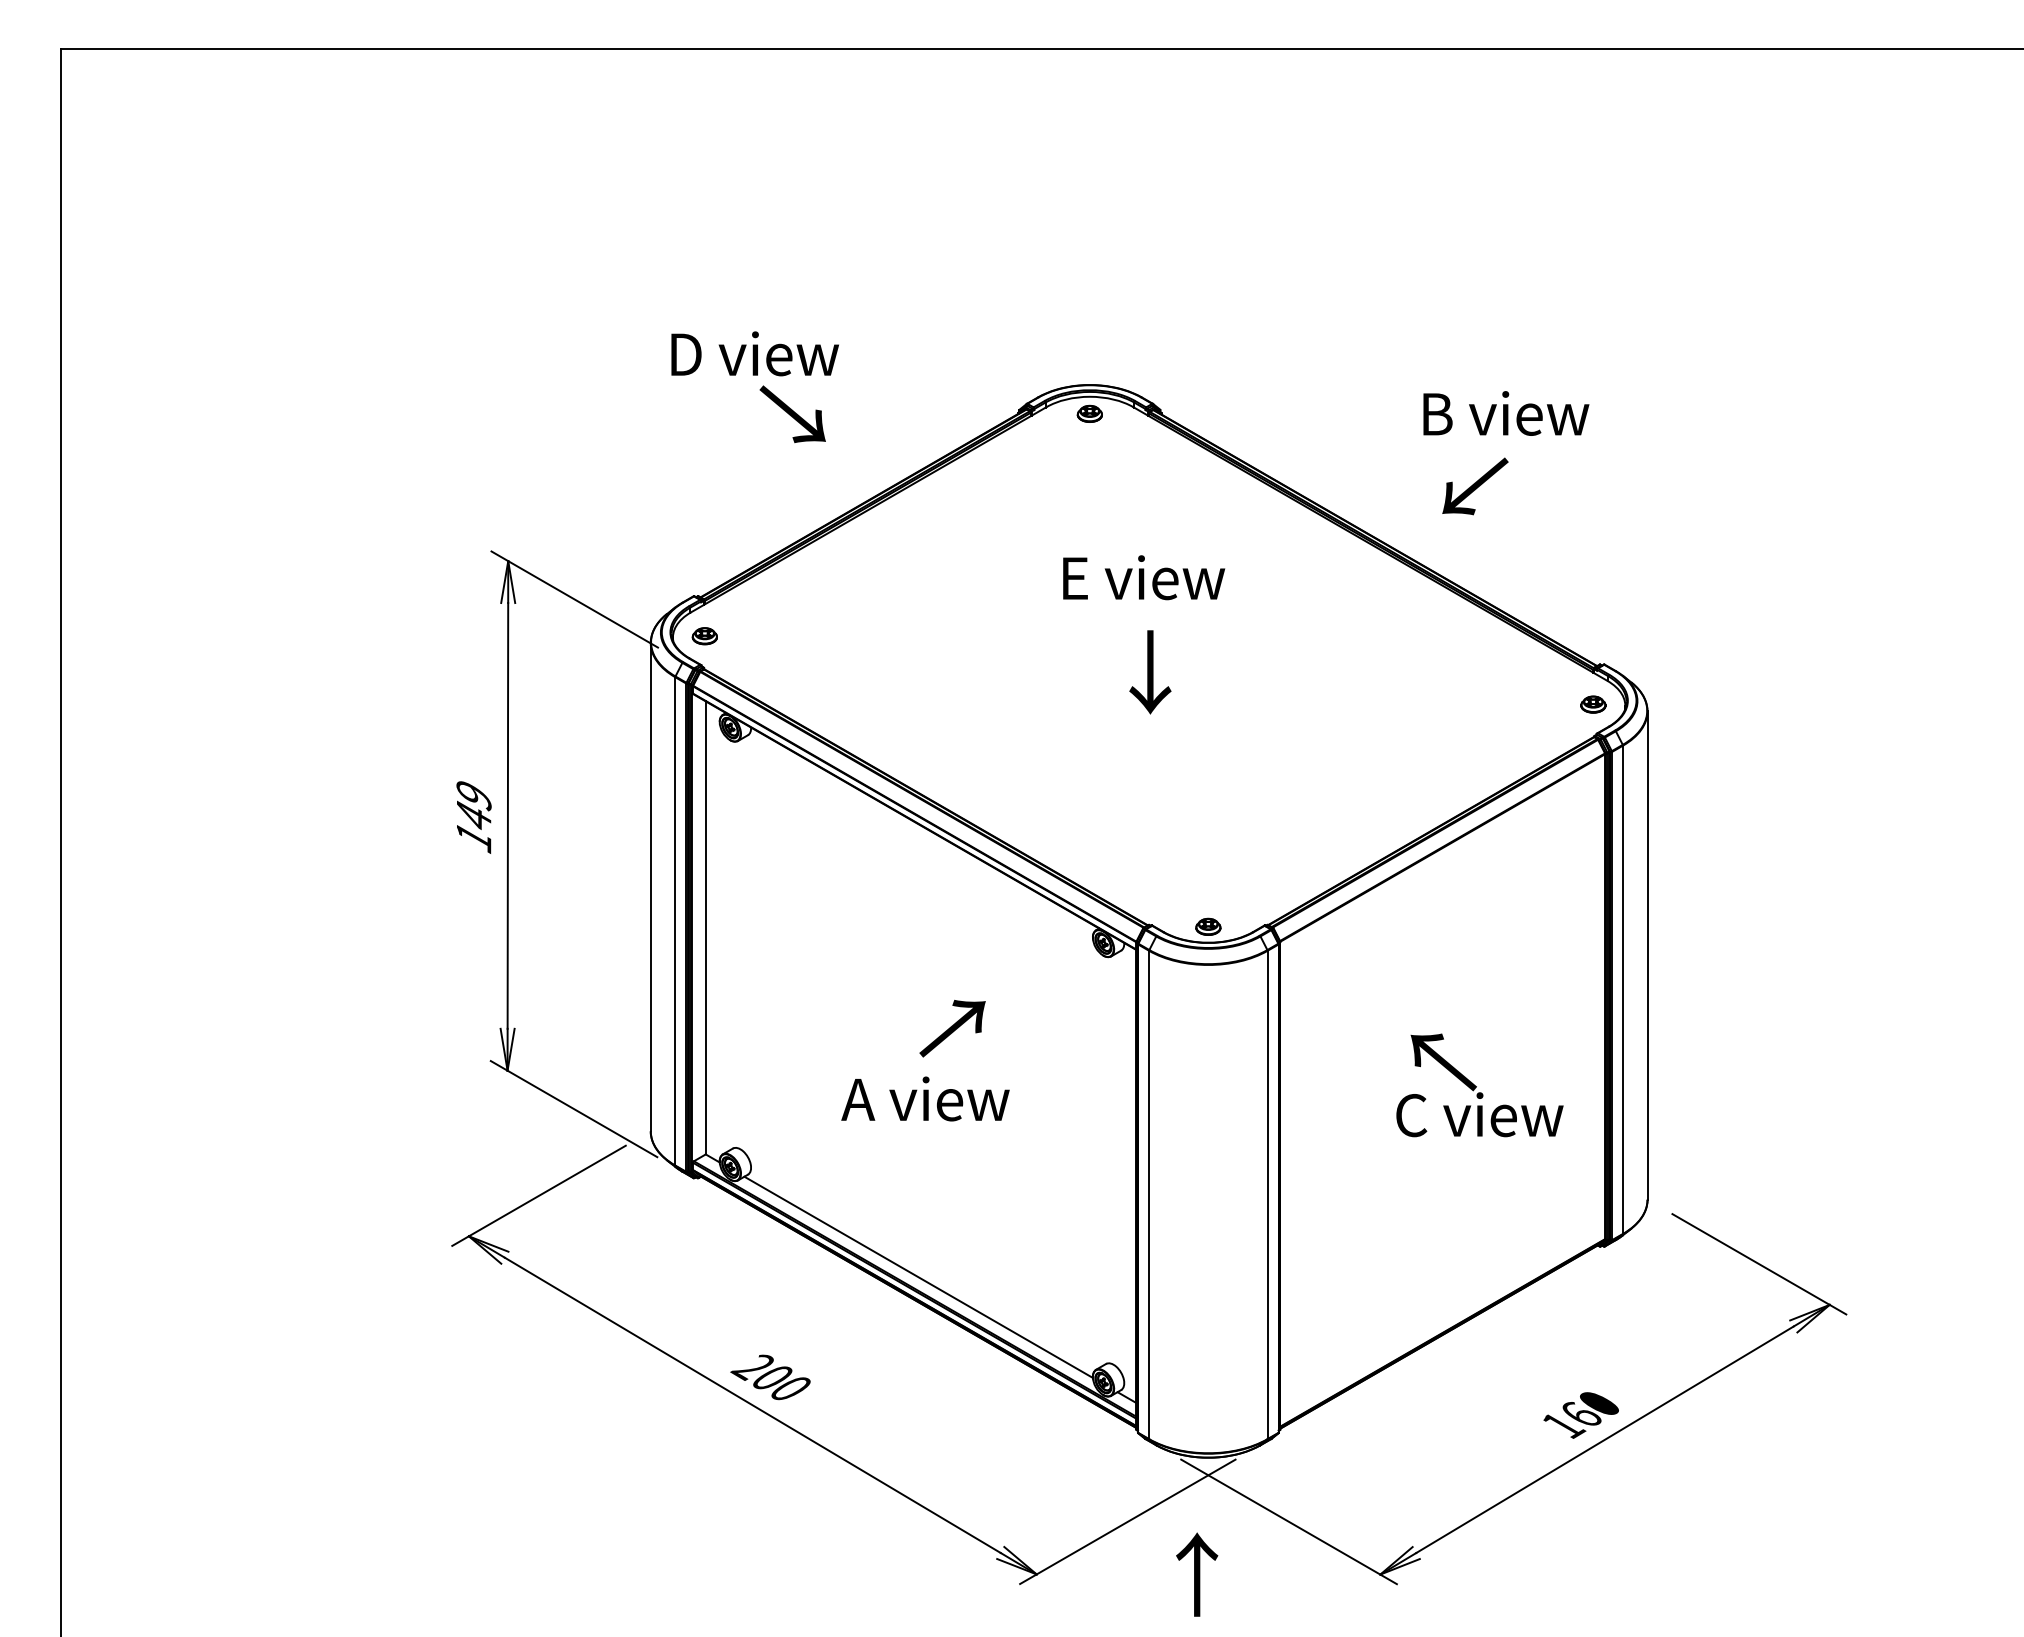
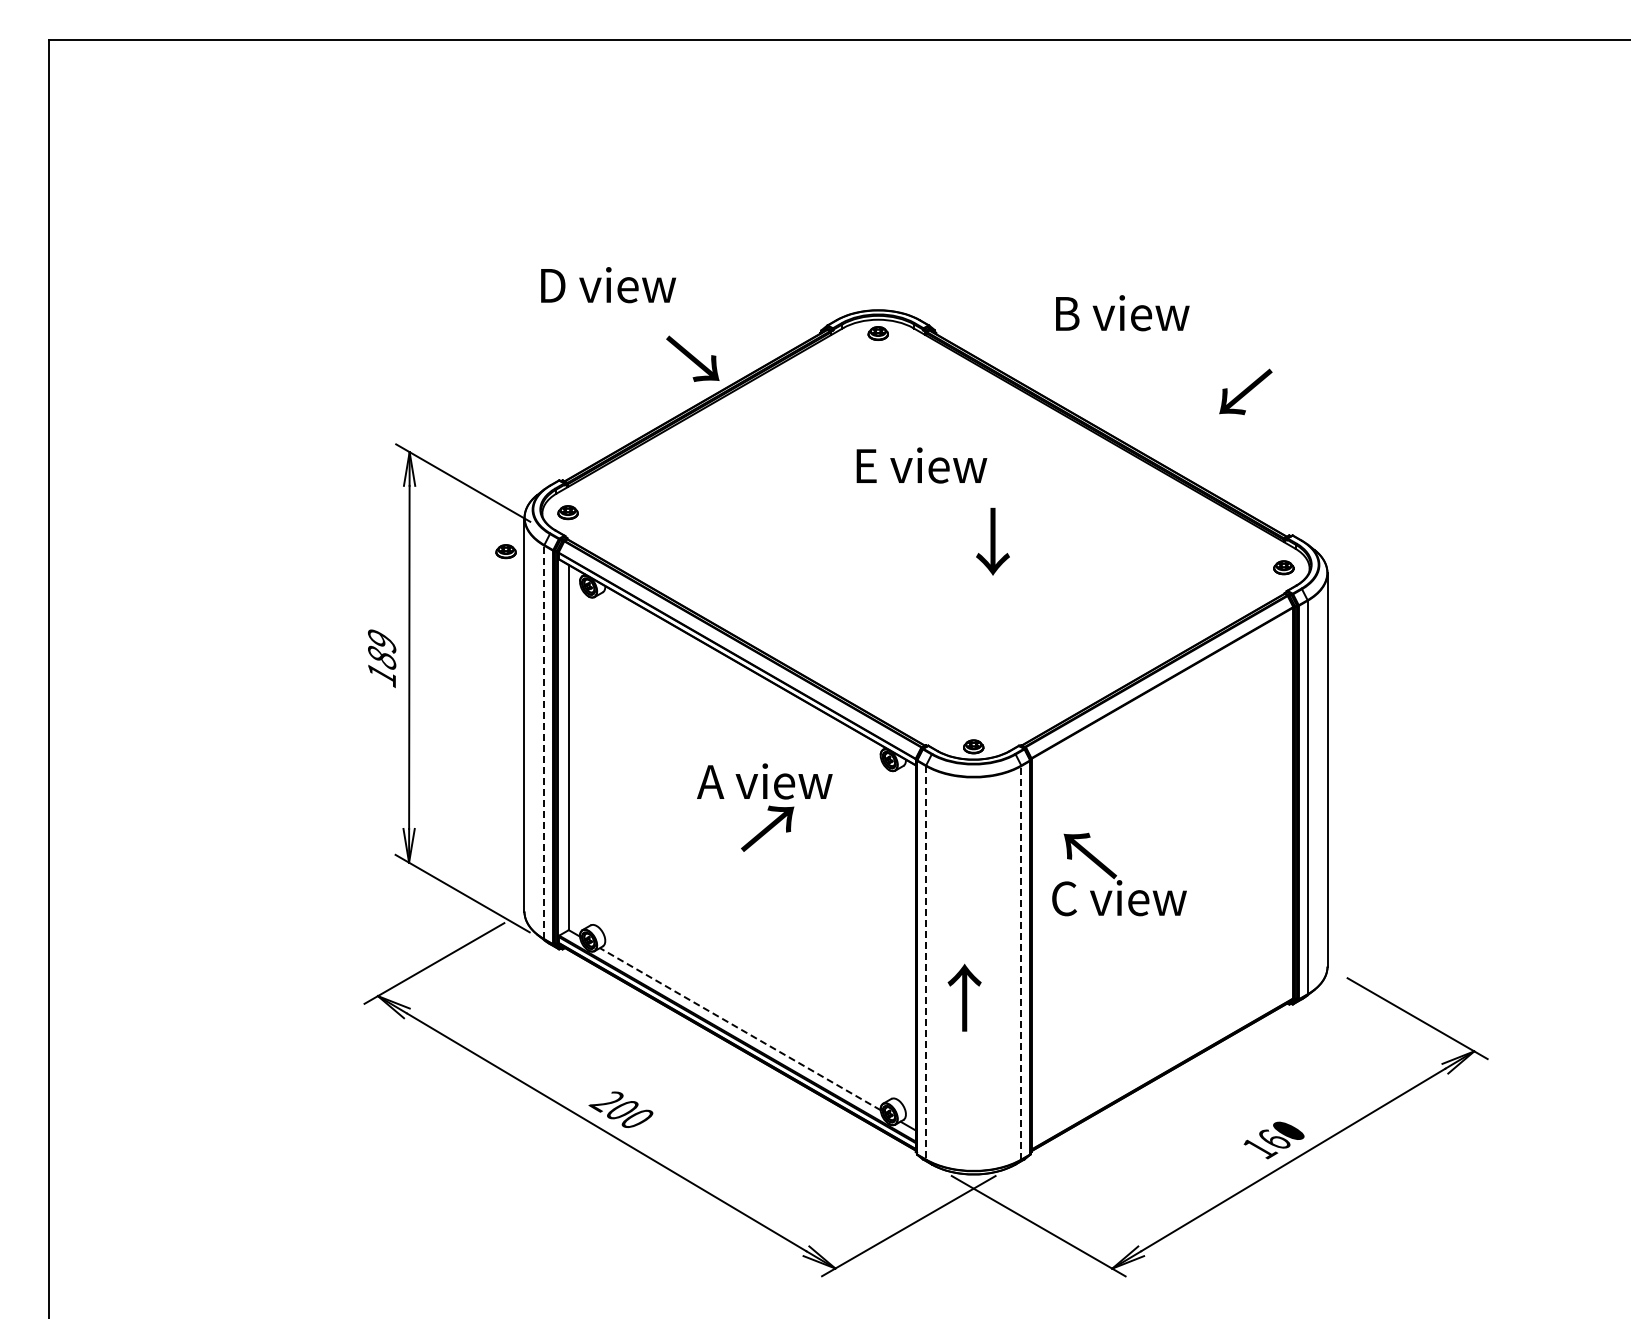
text: (792, 413) -> (692, 358), moved
text: (1505, 413) -> (1122, 313), moved
text: (1474, 485) -> (1245, 391), moved
text: (1149, 672) -> (992, 541), moved
part: (627, 684) -> (505, 551), added
text: (474, 816) -> (382, 657), 149 -> 189
line: (675, 921) -> (544, 742), solid -> dashed
text: (1479, 1085) -> (1119, 874), moved
text: (925, 1099) -> (764, 781), moved
line: (1149, 1194) -> (926, 962), solid -> dashed
line: (1267, 1194) -> (1021, 962), solid -> dashed
line: (917, 1276) -> (739, 1028), solid -> dashed
text: (1196, 1574) -> (964, 997), moved

